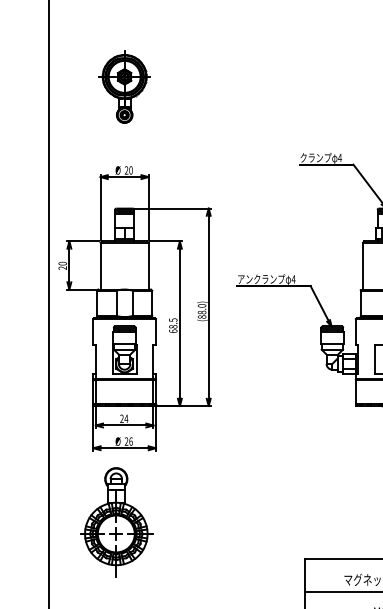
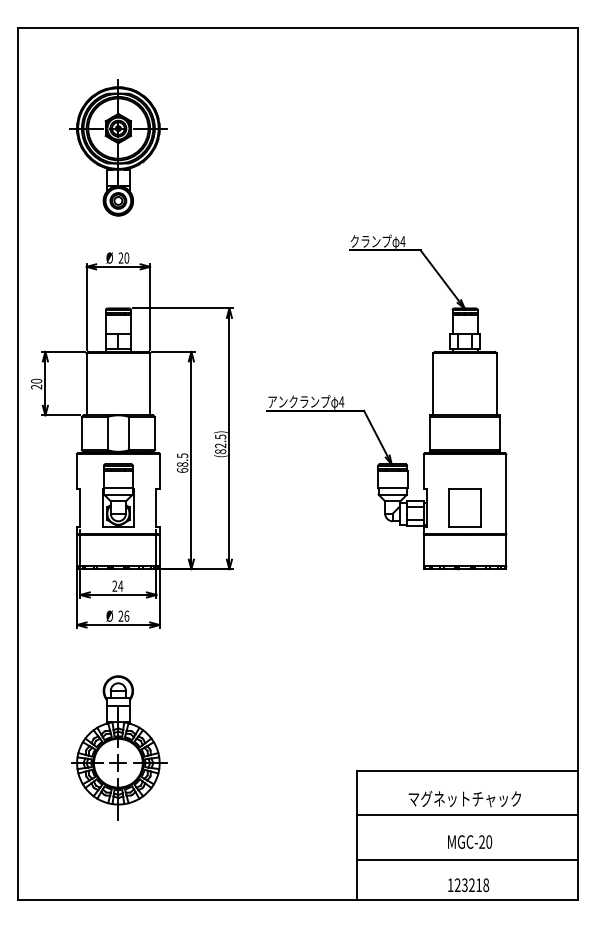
part: (124, 86) -> (118, 147), size x1.43
text: (201, 309) -> (220, 441), (88.0) -> (82.5)
part: (117, 522) -> (119, 747), moved

